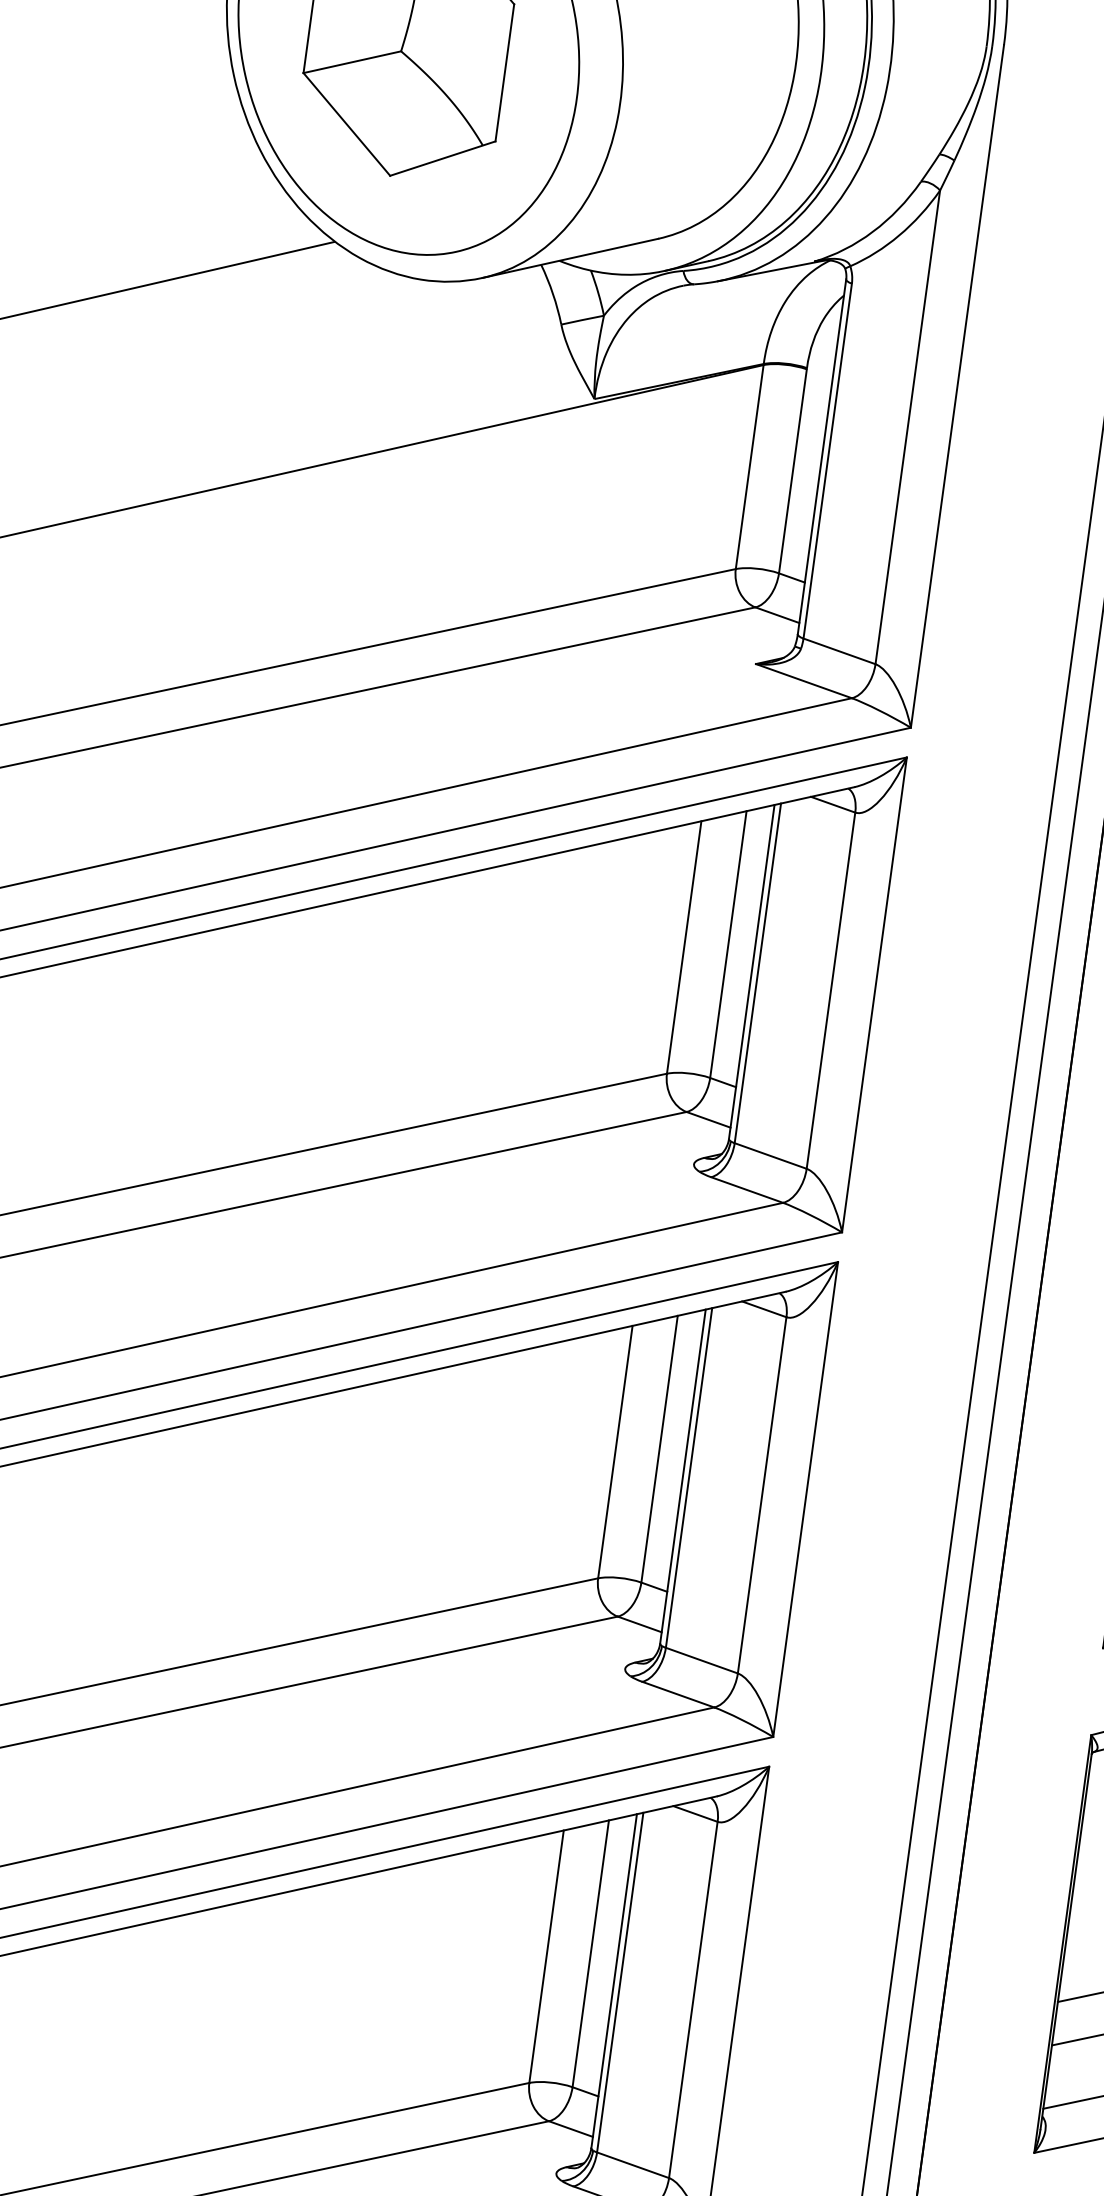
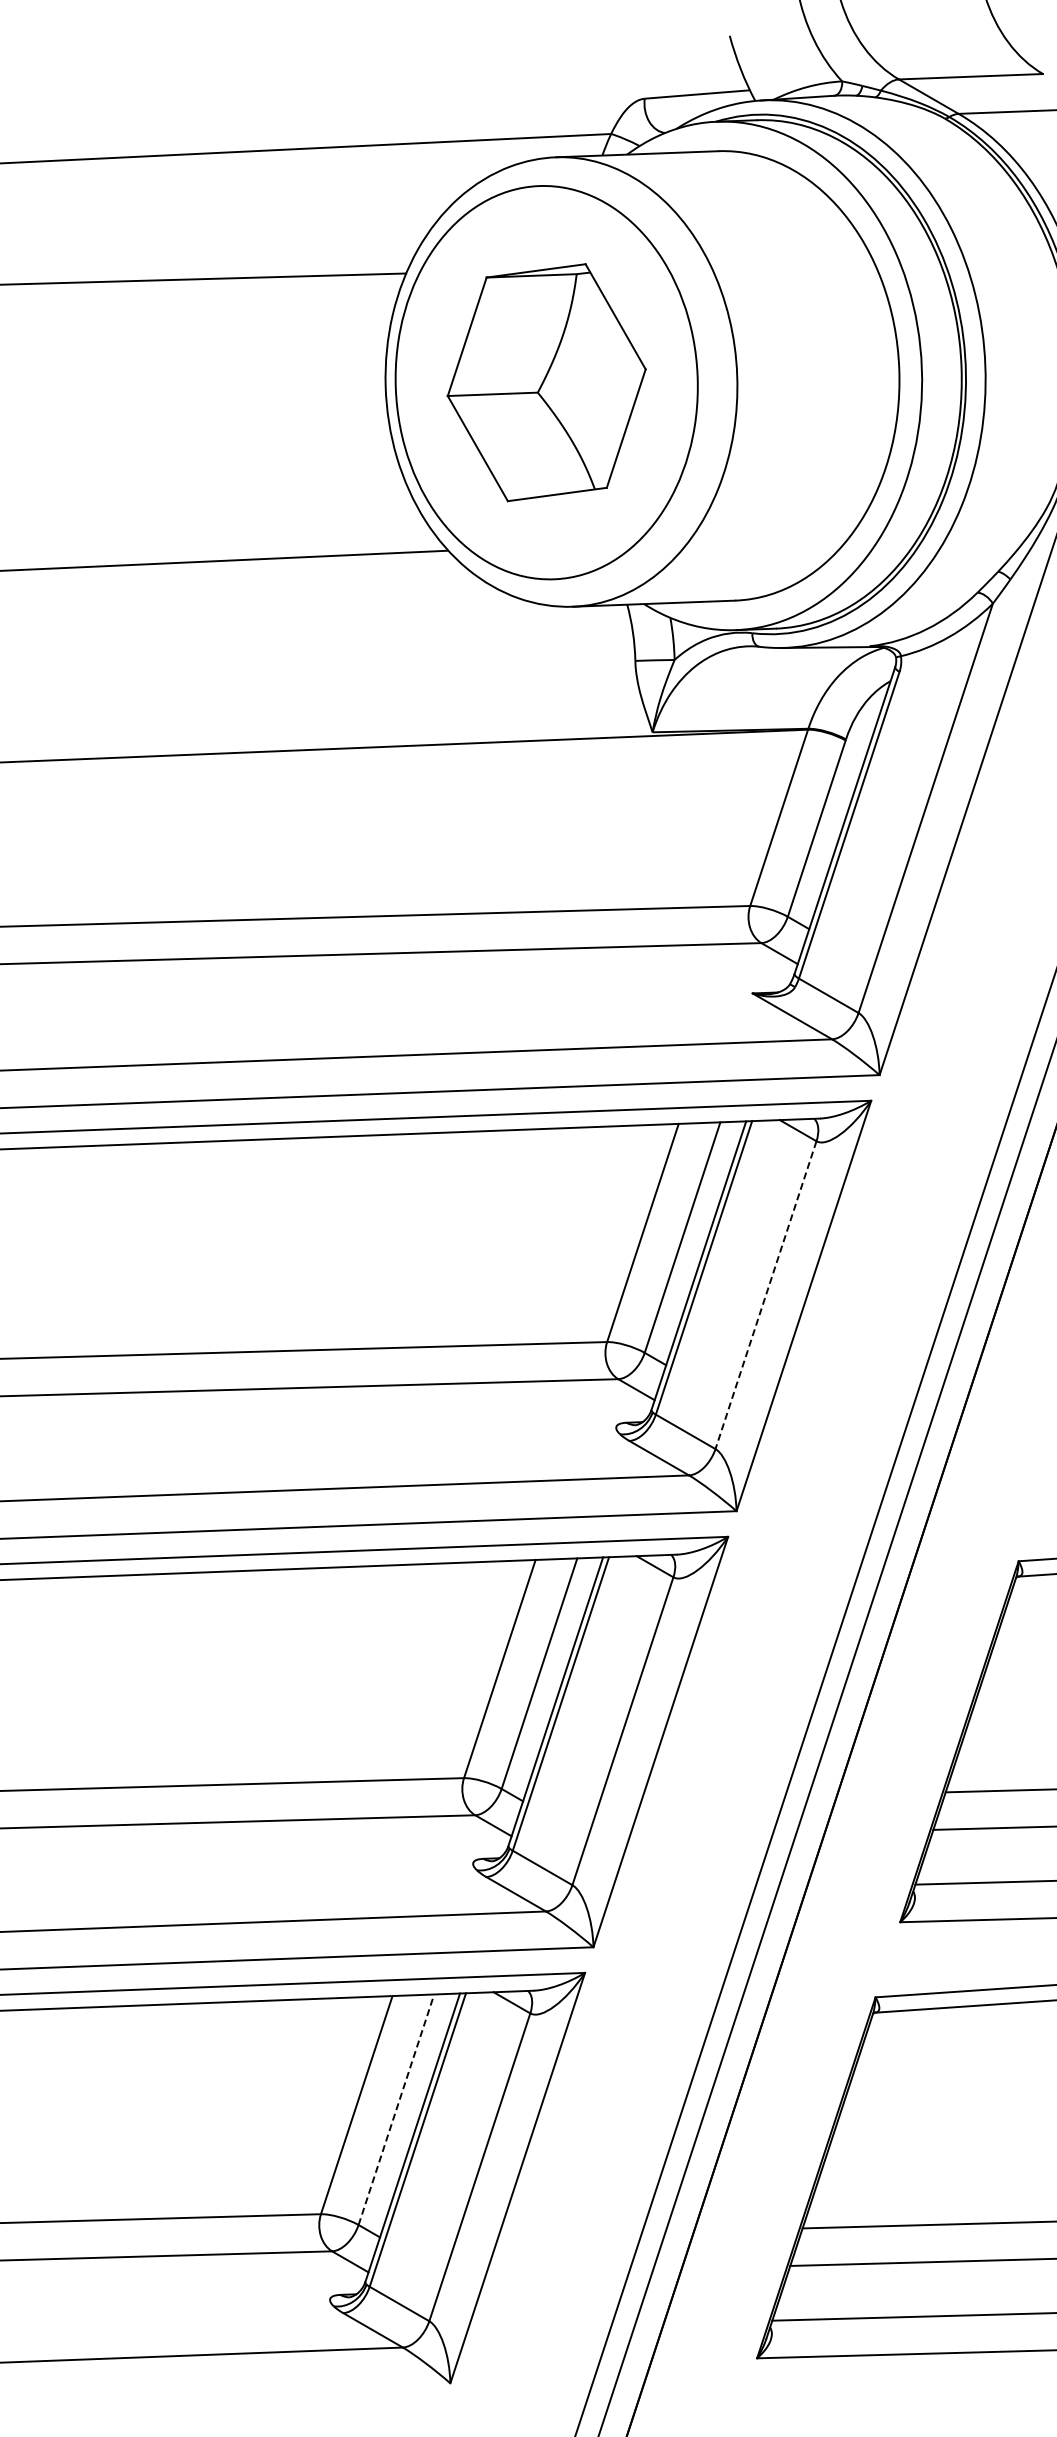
line: (831, 990) -> (766, 1295), solid -> dashed
line: (590, 1953) -> (396, 2109), solid -> dashed

